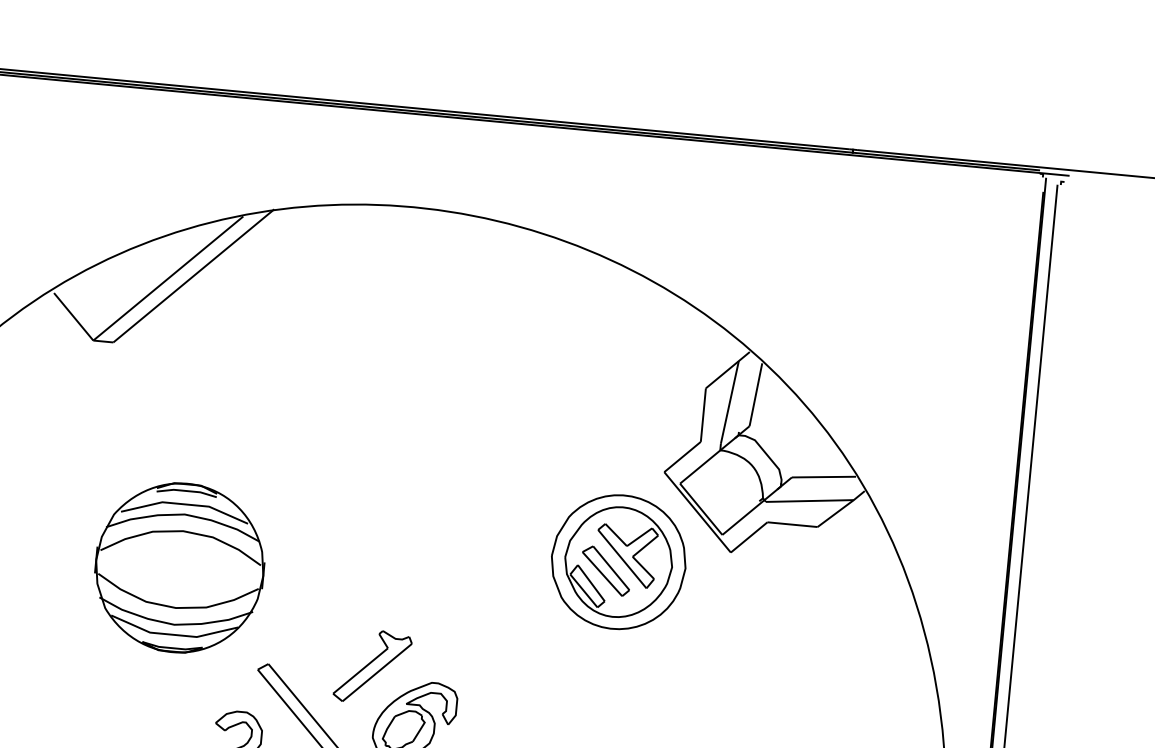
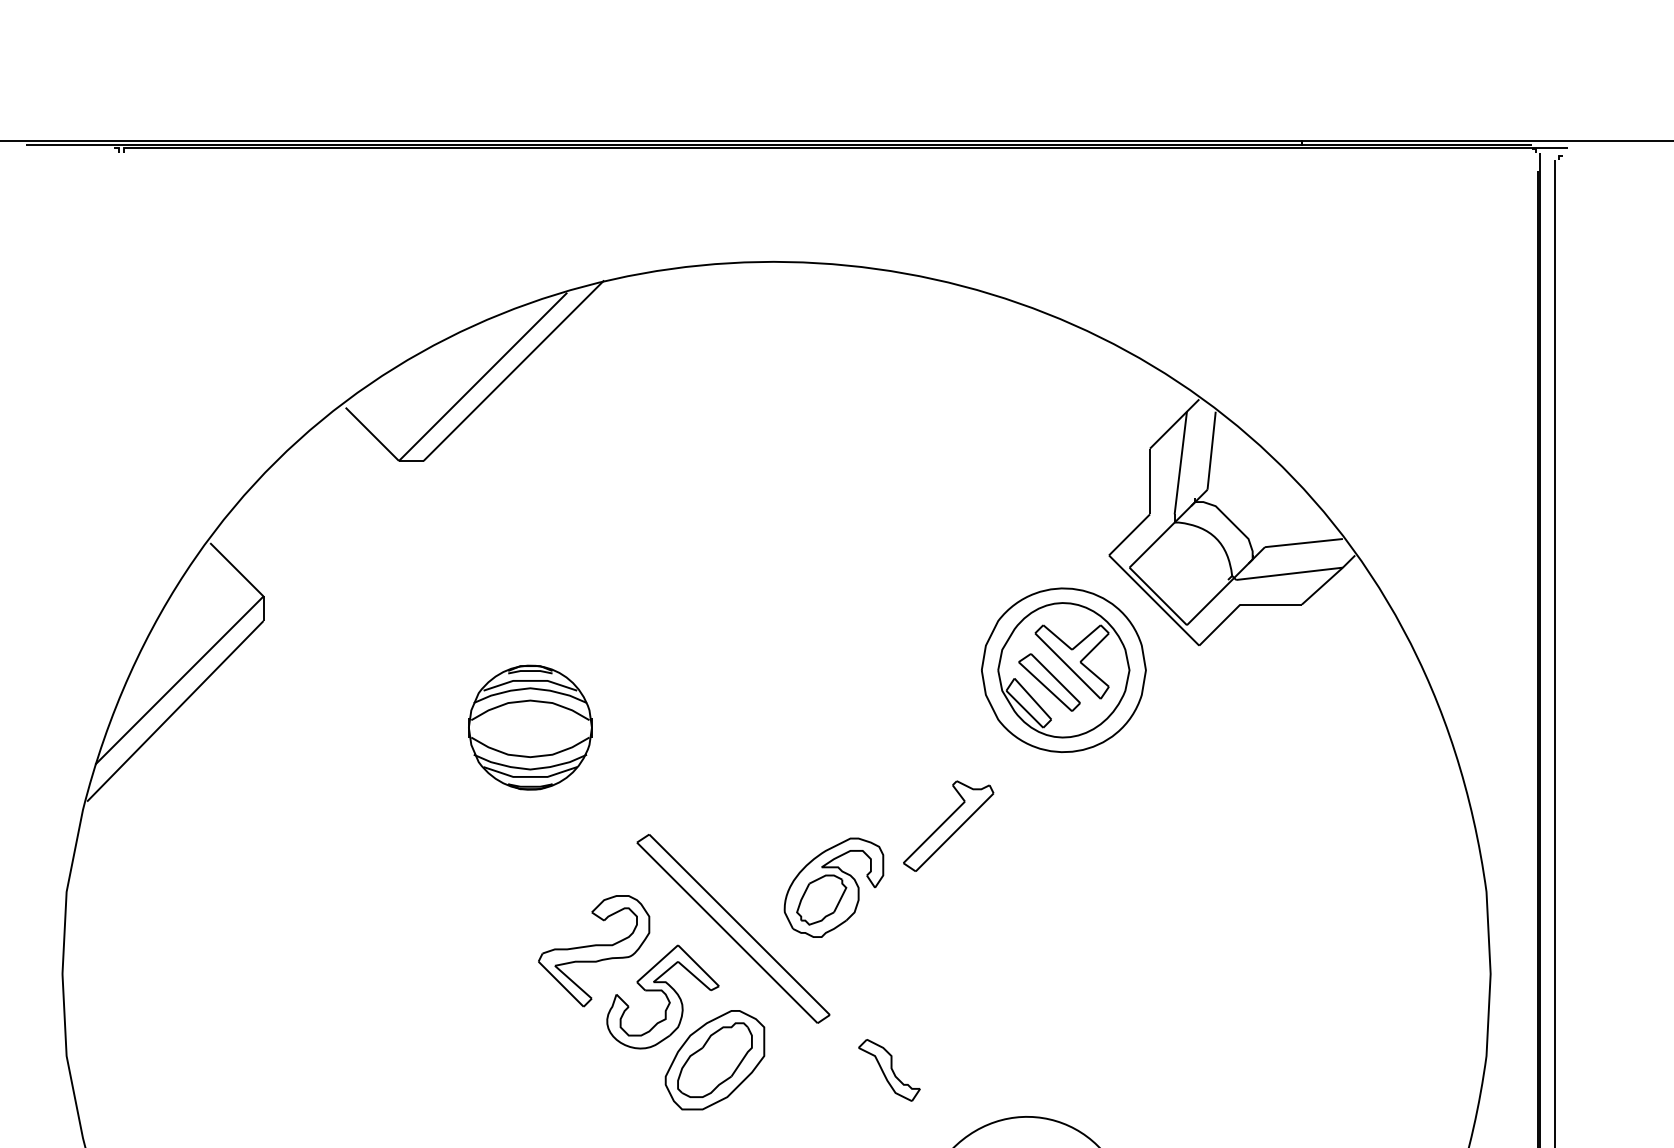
part: (179, 567) -> (530, 727), size x0.6
part: (372, 666) -> (948, 825), moved

